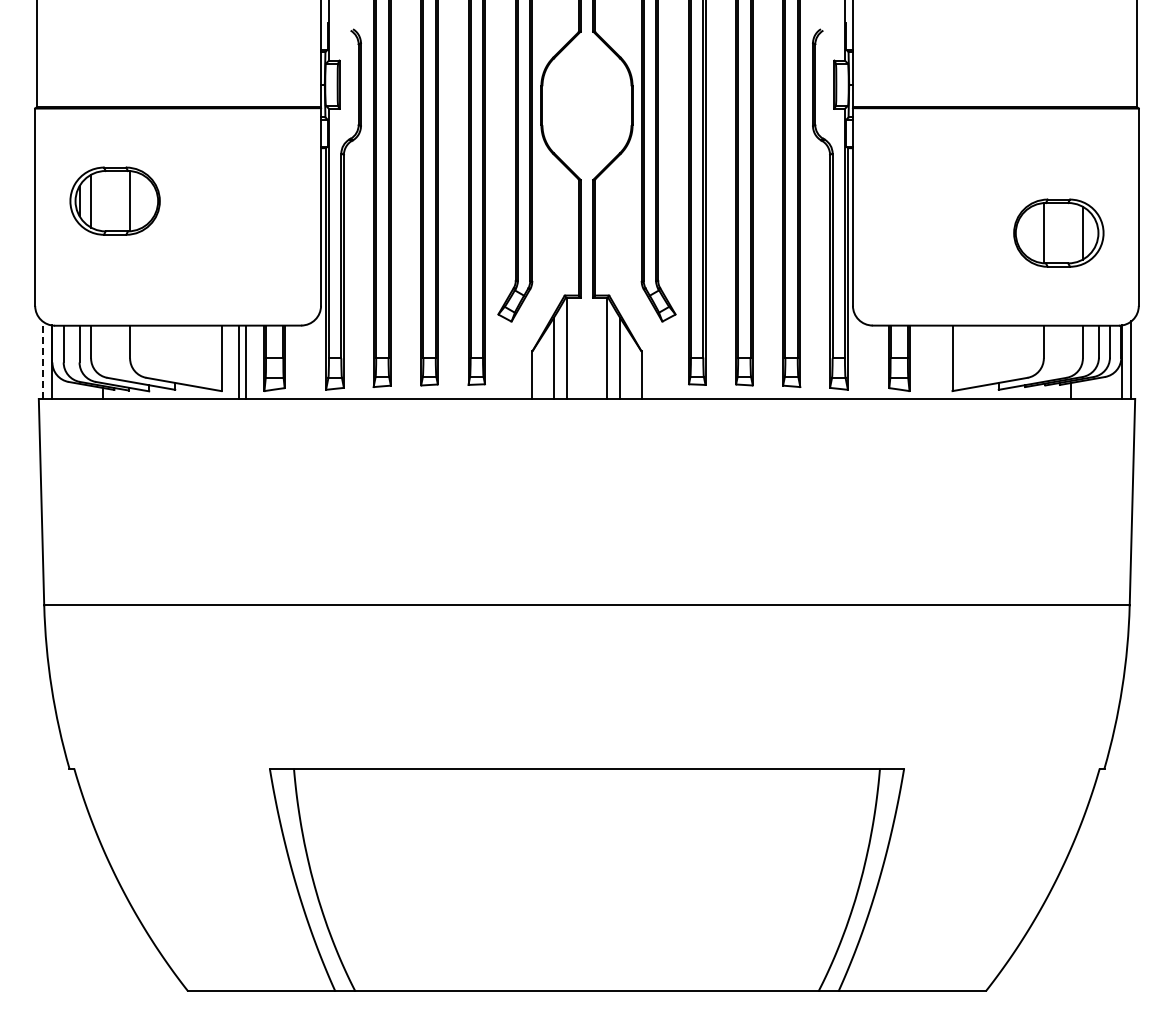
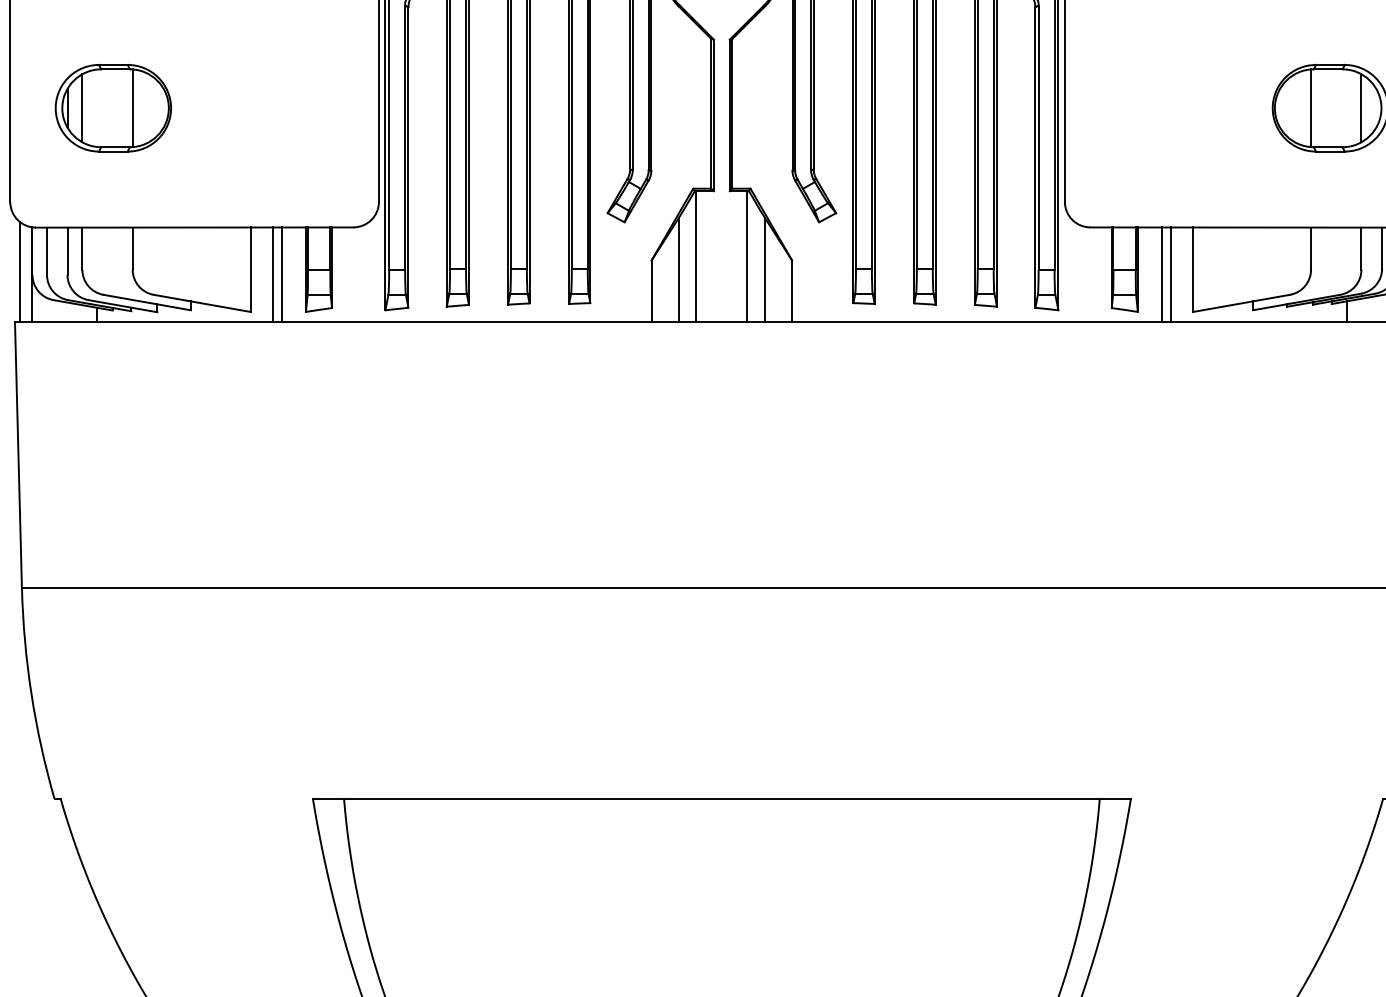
part: (114, 200) -> (112, 107), moved
line: (42, 360) -> (19, 272), dashed -> solid
line: (928, 361) -> (1162, 273), added
line: (935, 361) -> (1171, 273), added

